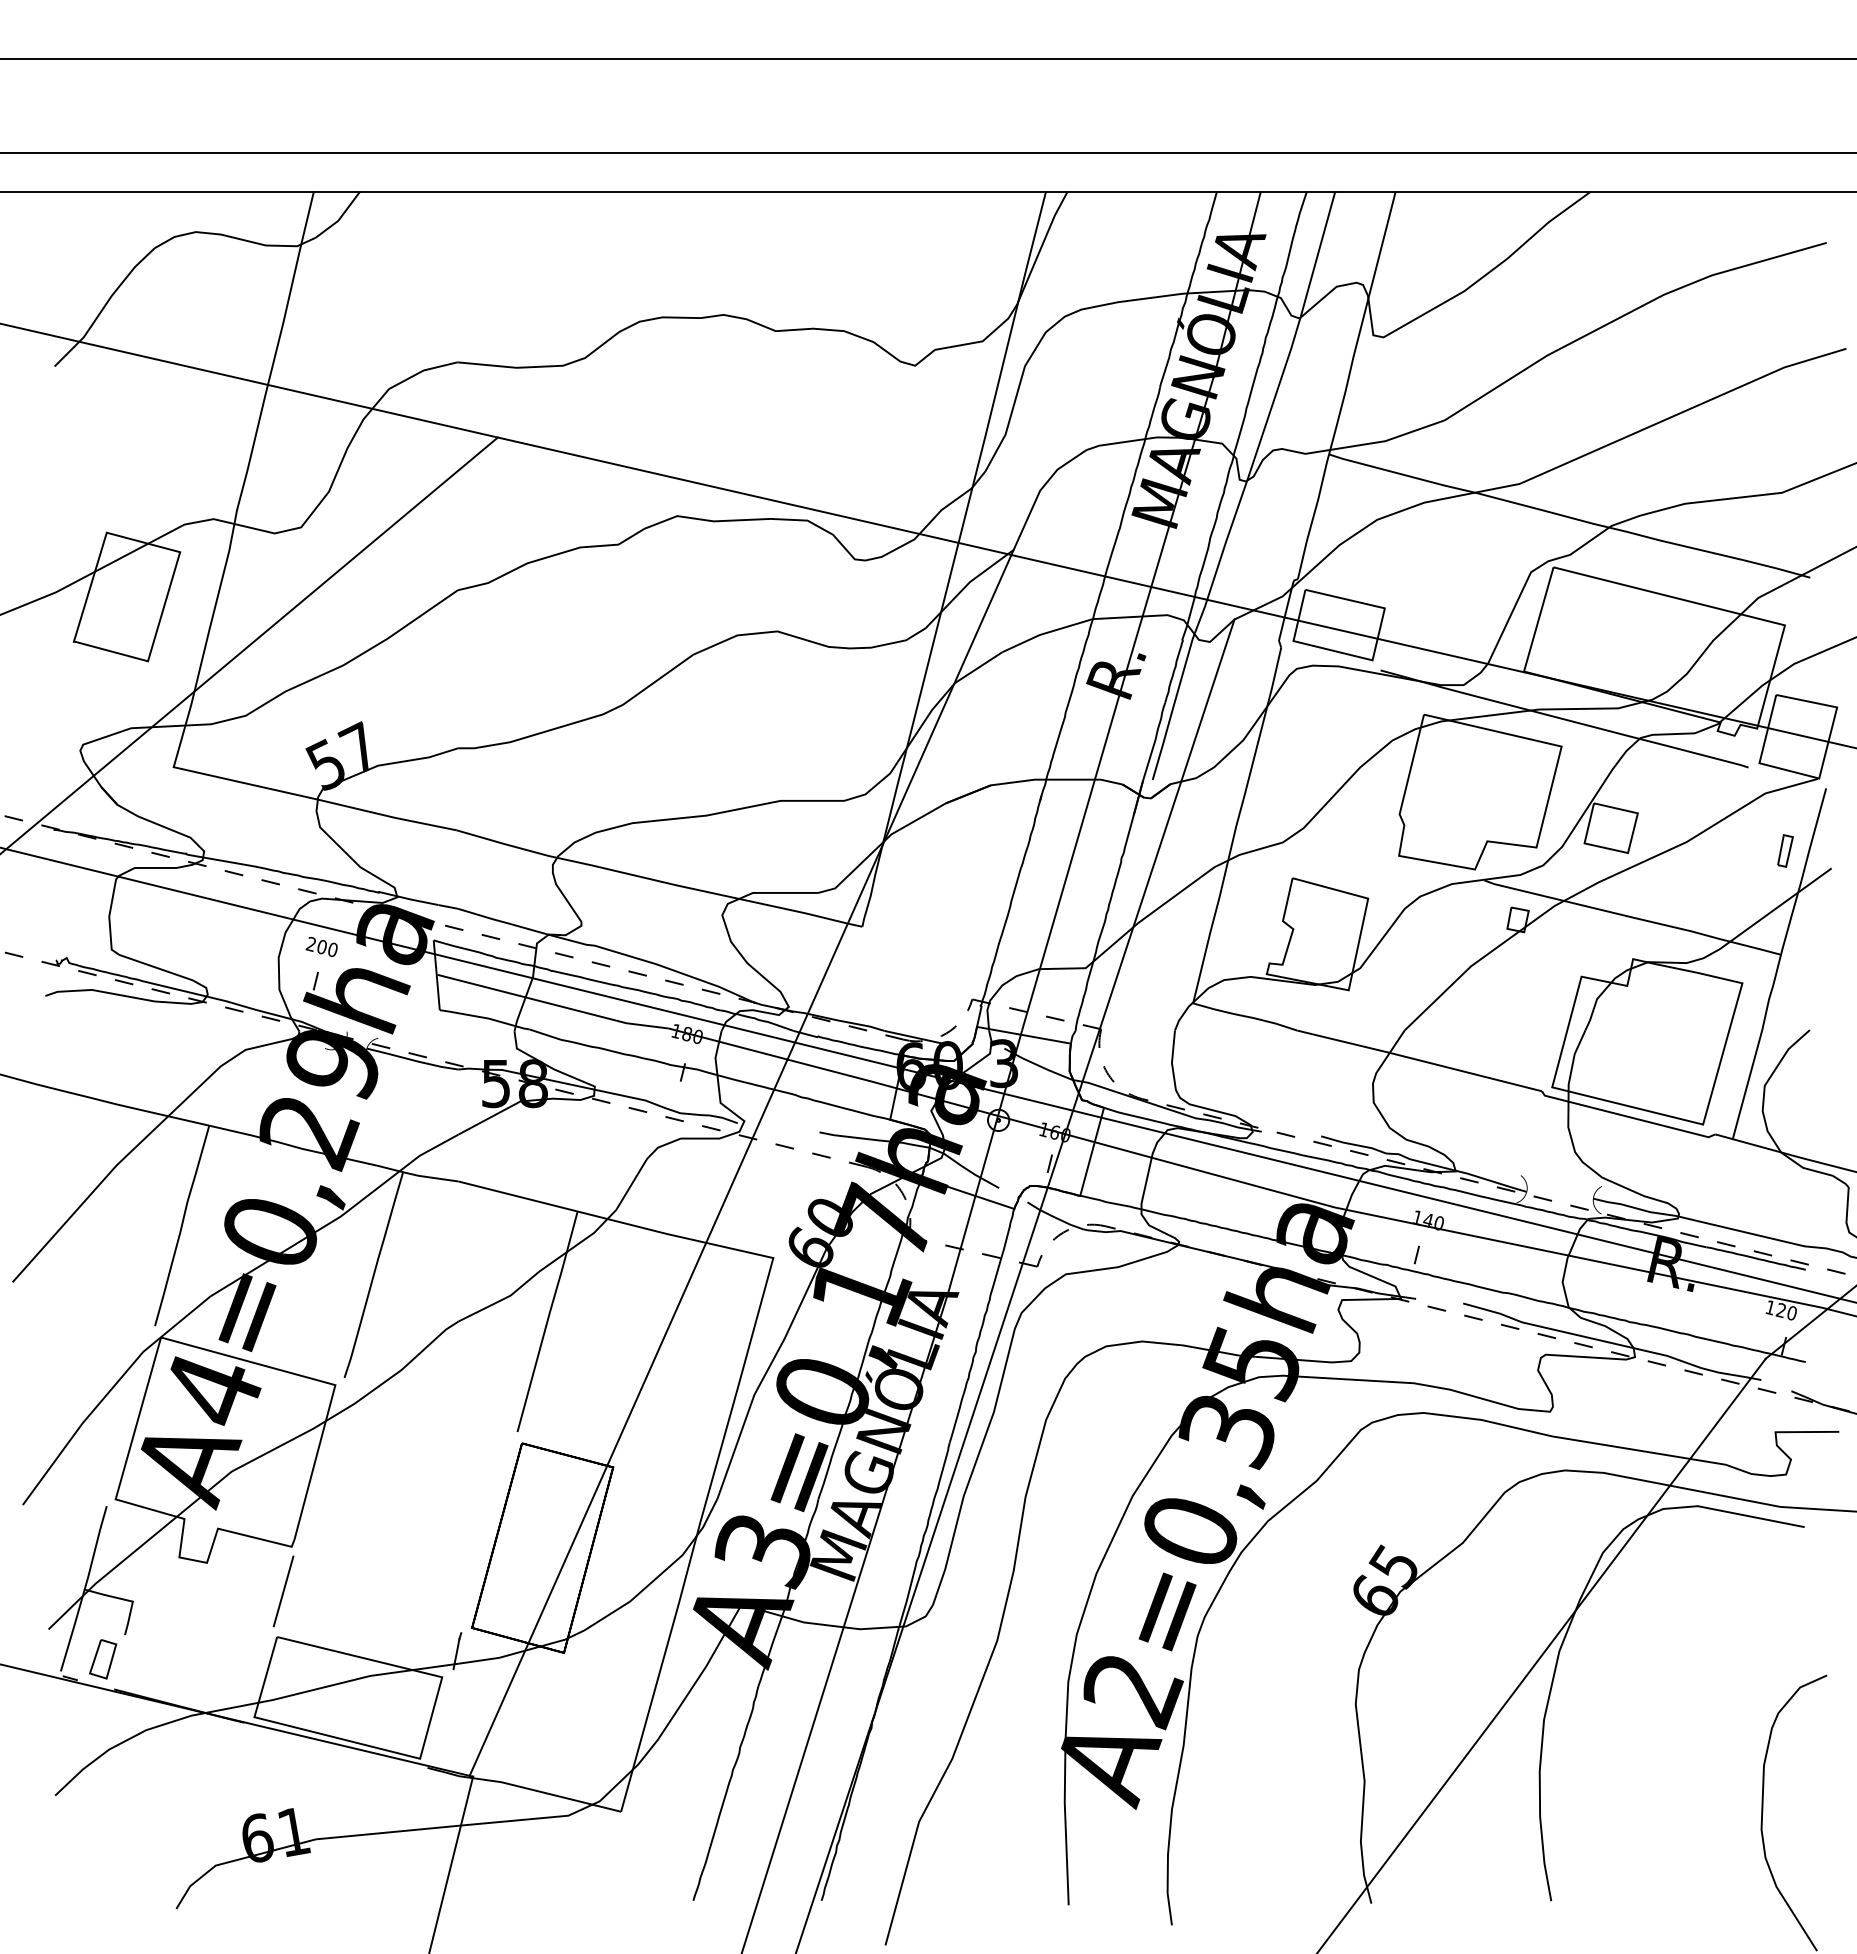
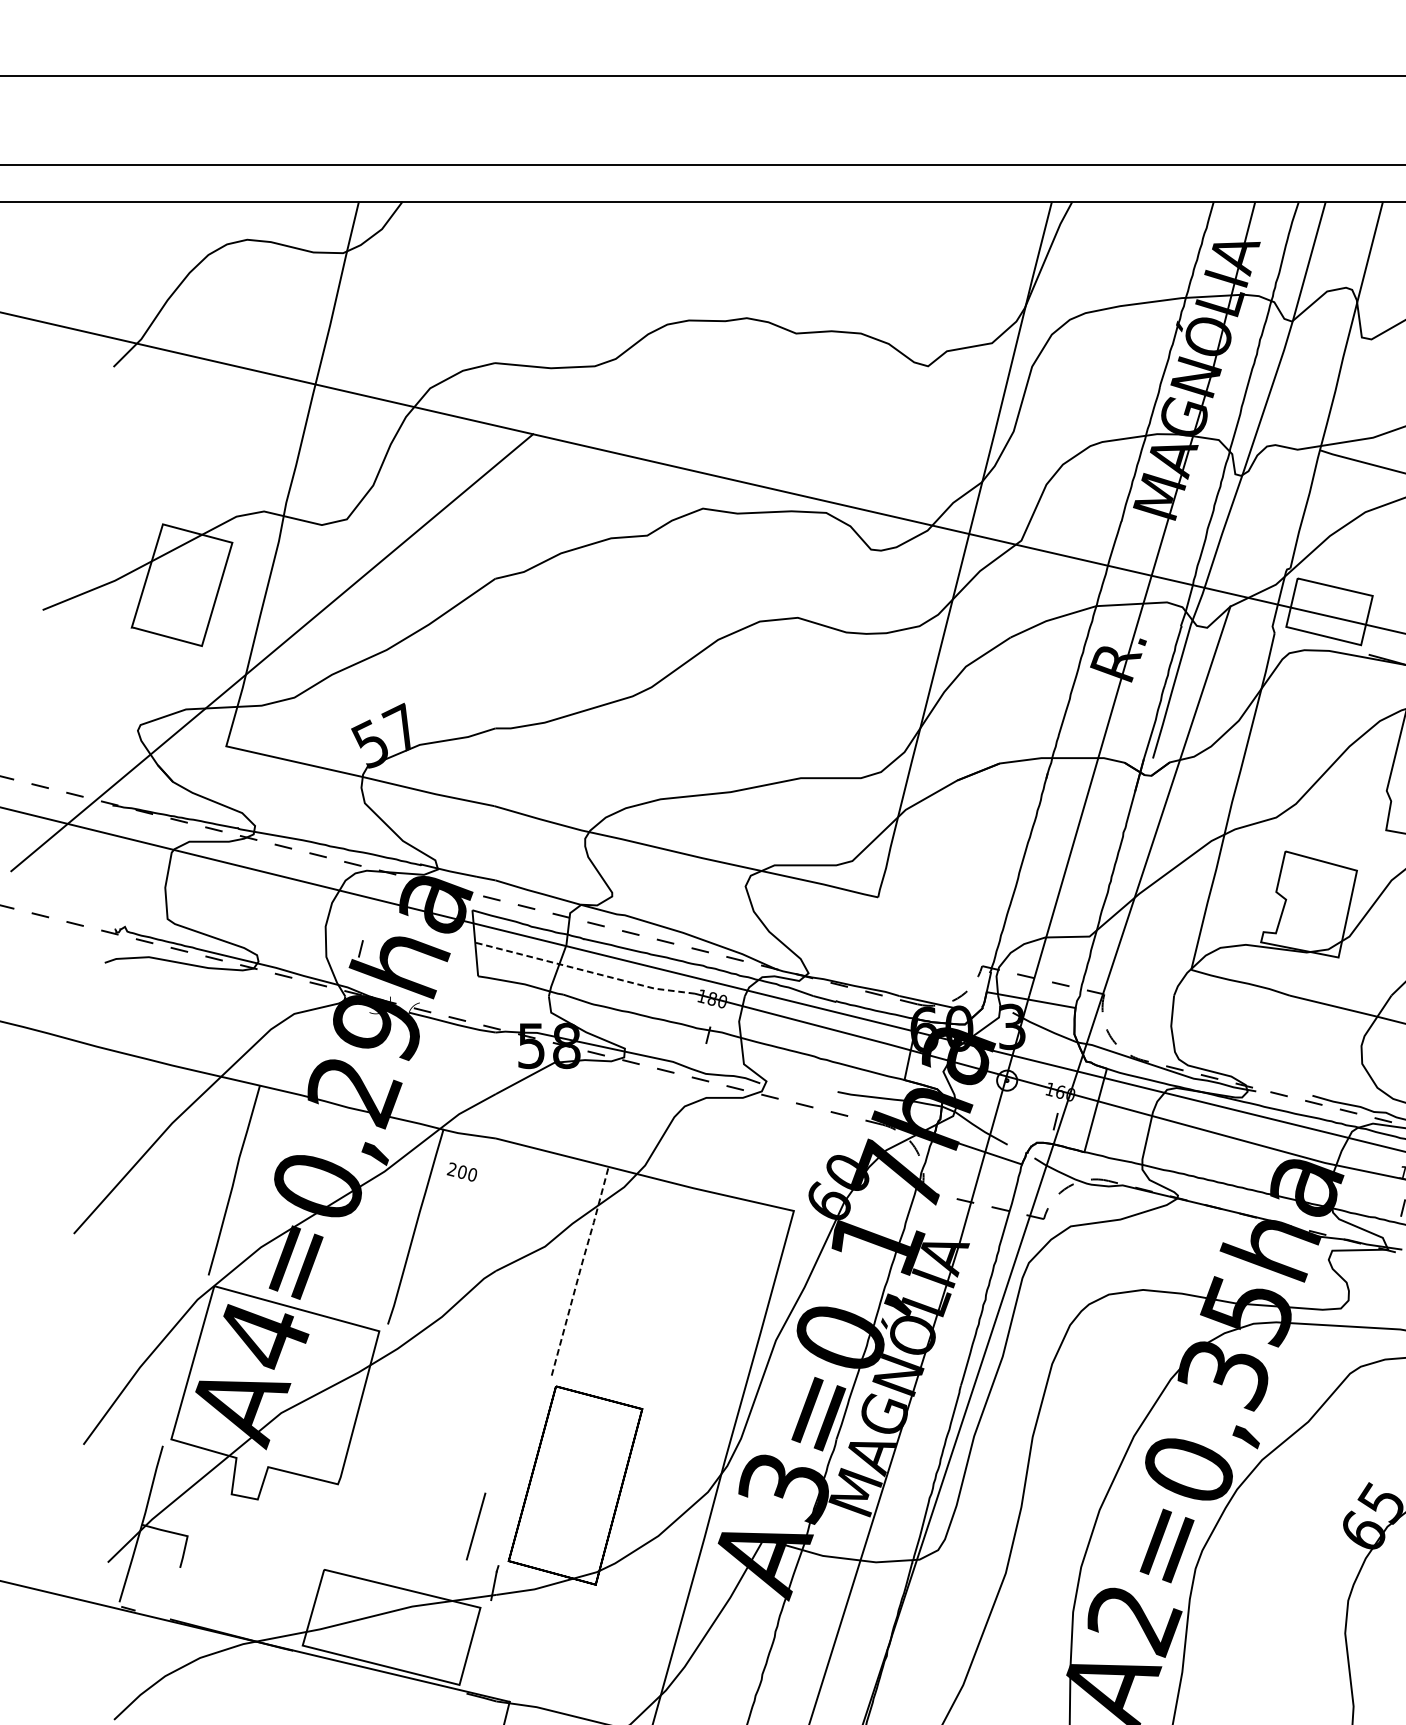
text: (321, 946) -> (461, 1171), moved
line: (553, 1004) -> (585, 970), solid -> dashed
line: (741, 1162) -> (763, 1120), removed
line: (547, 1320) -> (580, 1270), solid -> dashed
line: (283, 1591) -> (475, 1526), moved
part: (103, 1659) -> (159, 1590), removed

